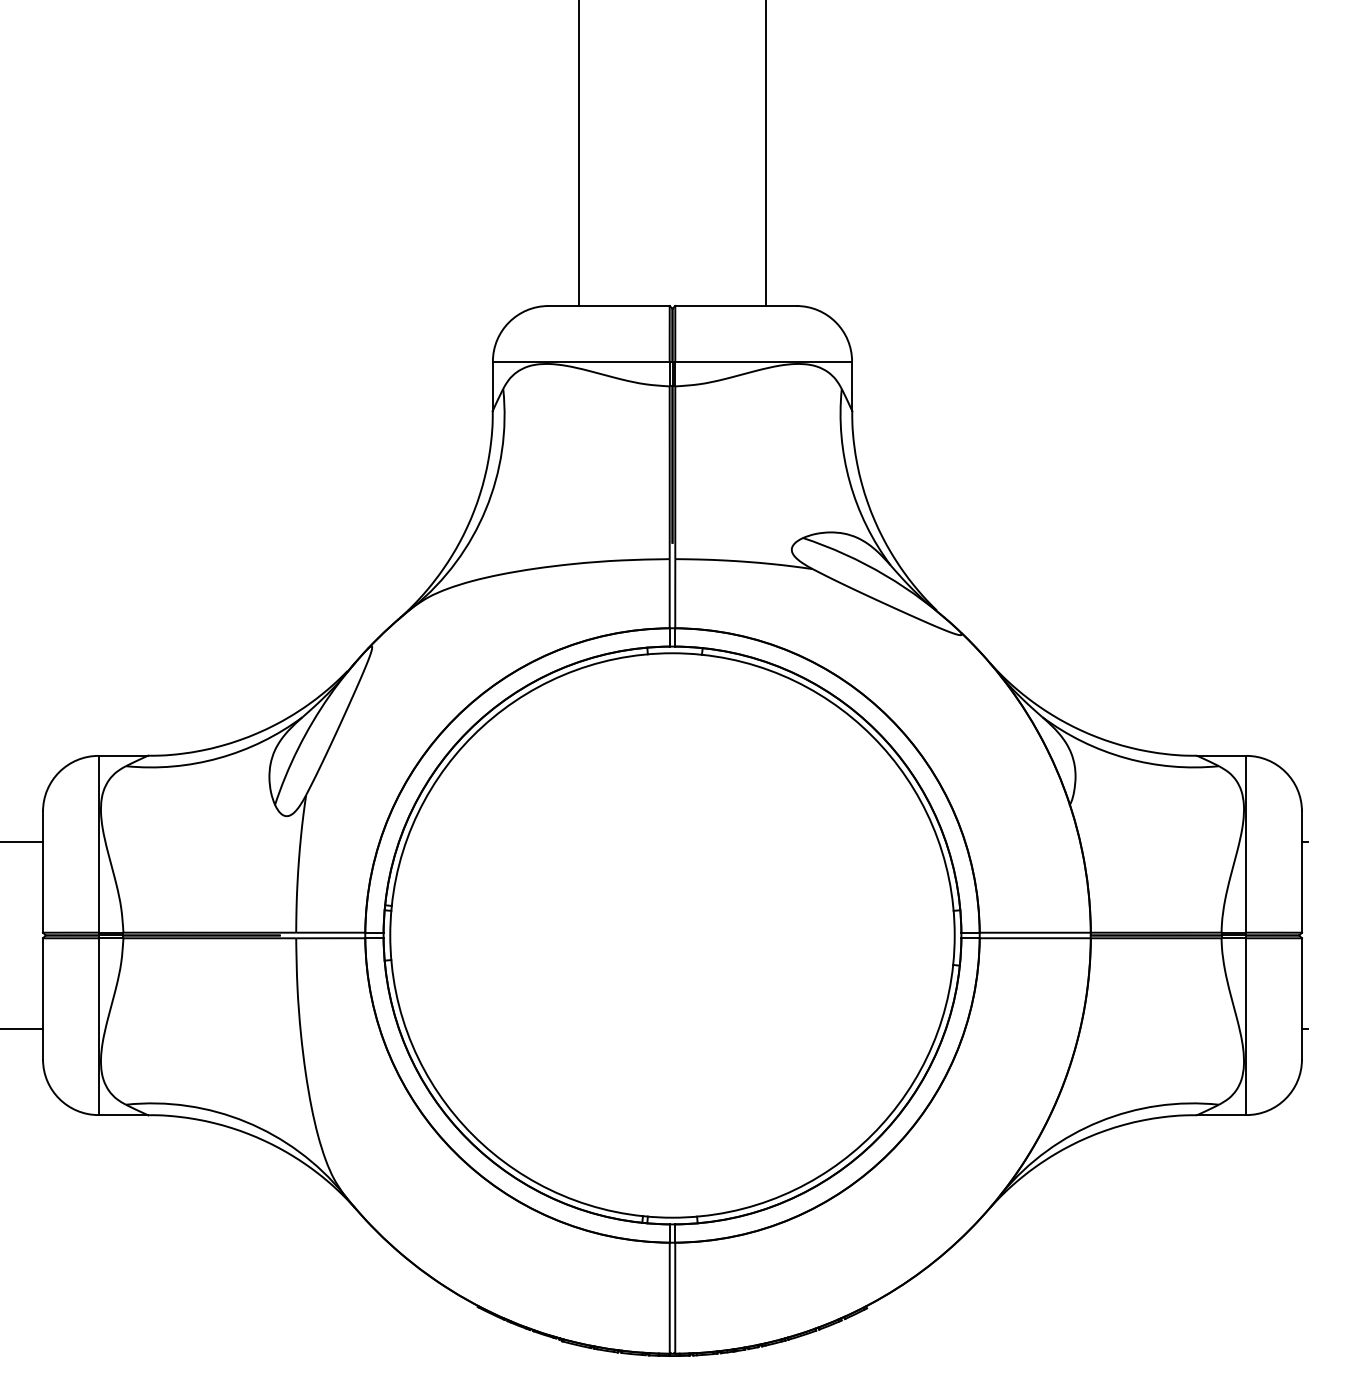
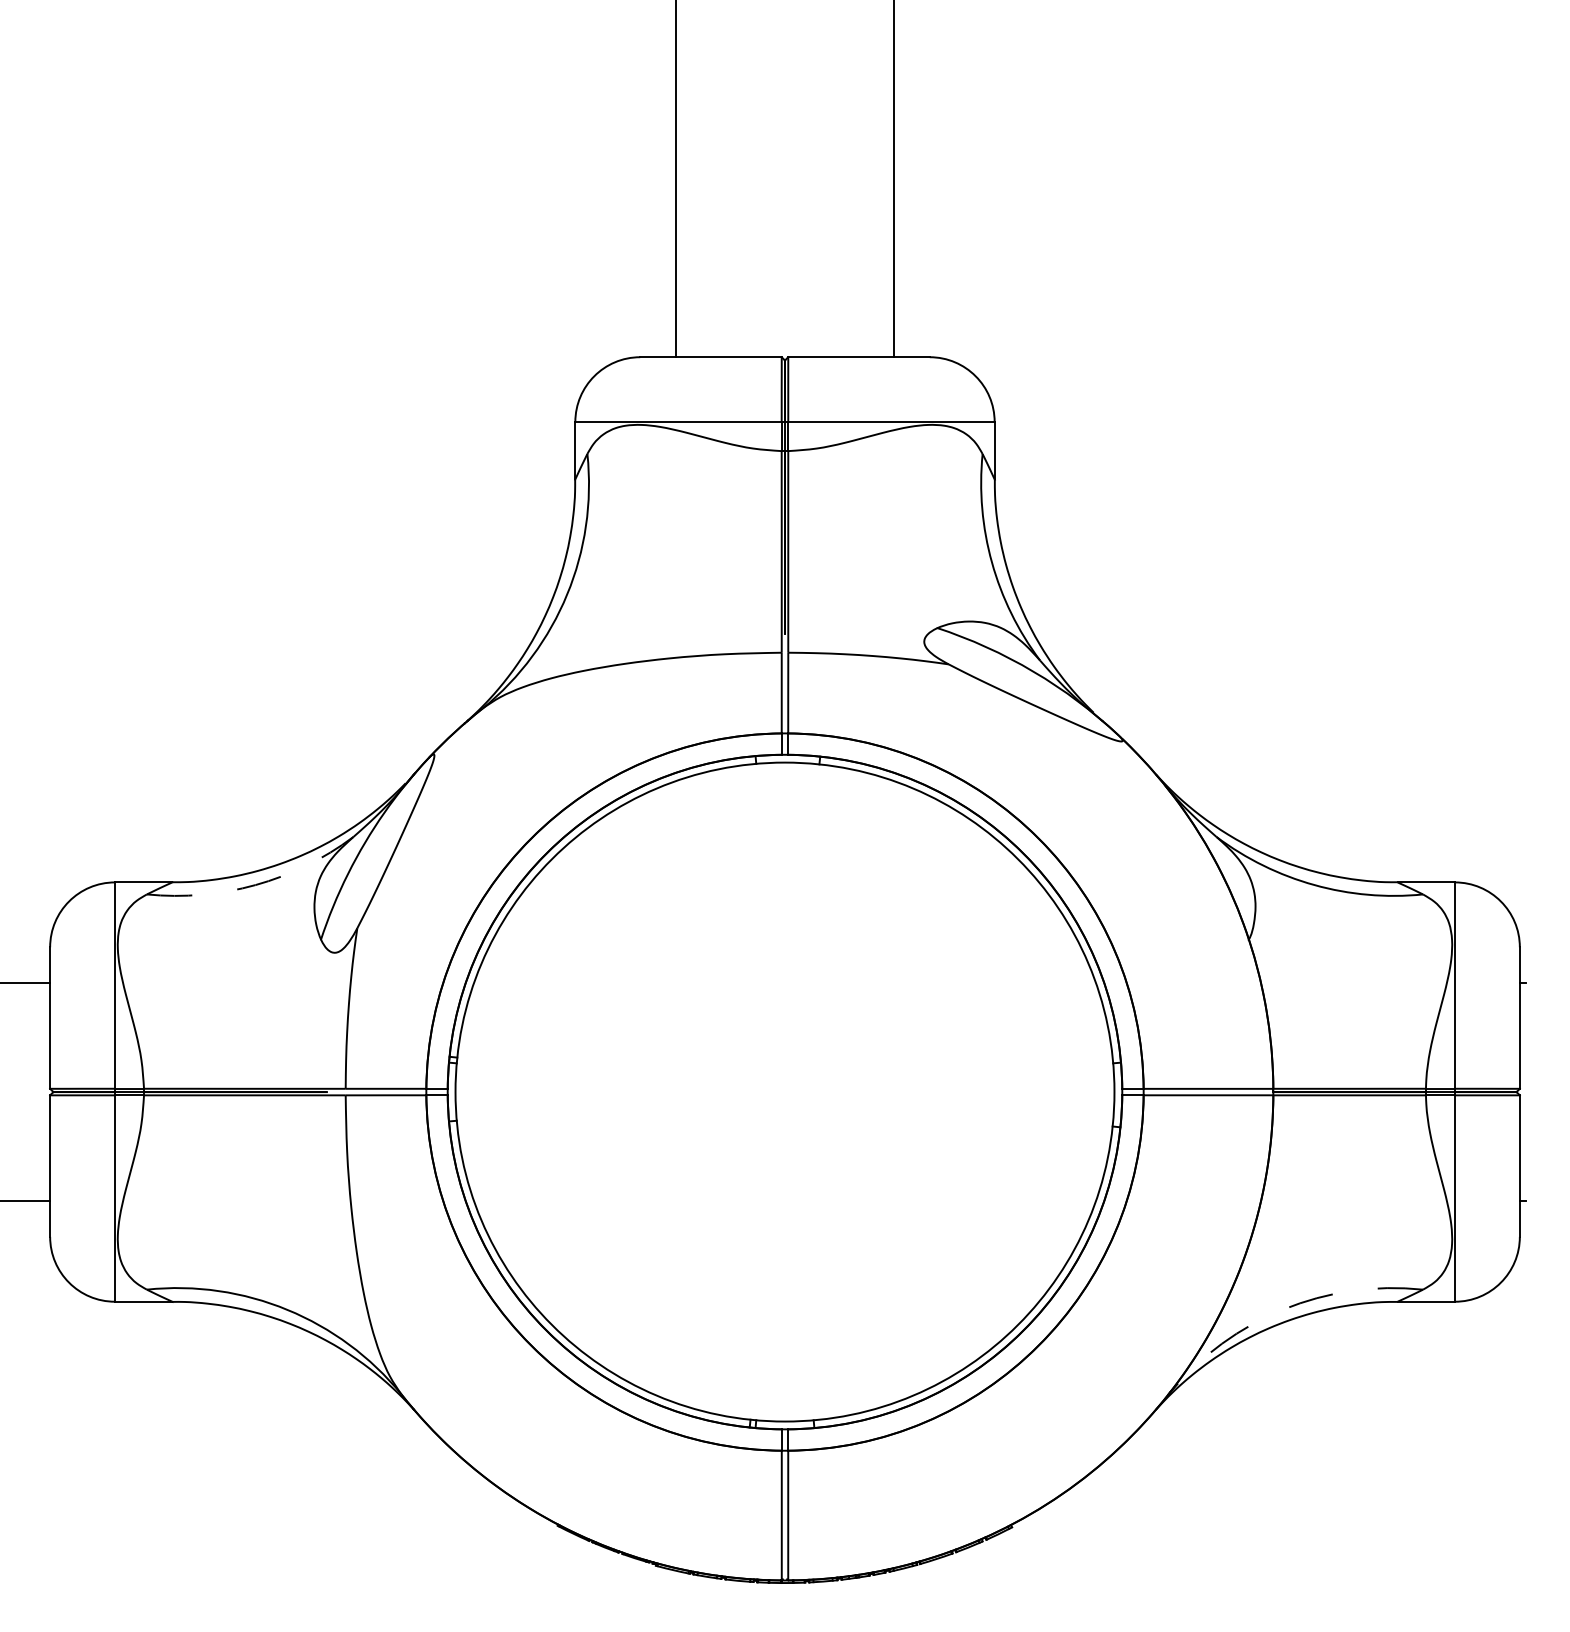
arc: (218, 758) -> (255, 885), solid -> dashed
arc: (1099, 1121) -> (1283, 1309), solid -> dashed

